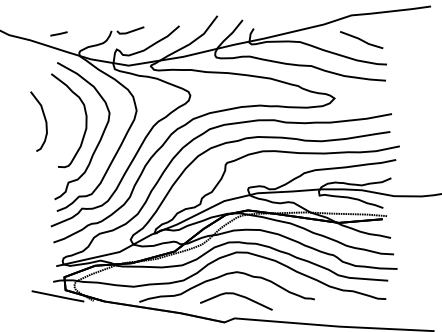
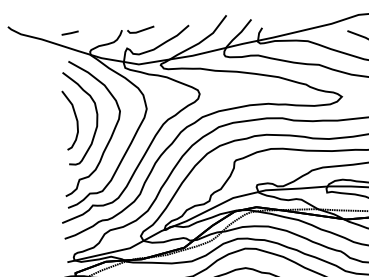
curve: (44, 120) -> (75, 119), moved

